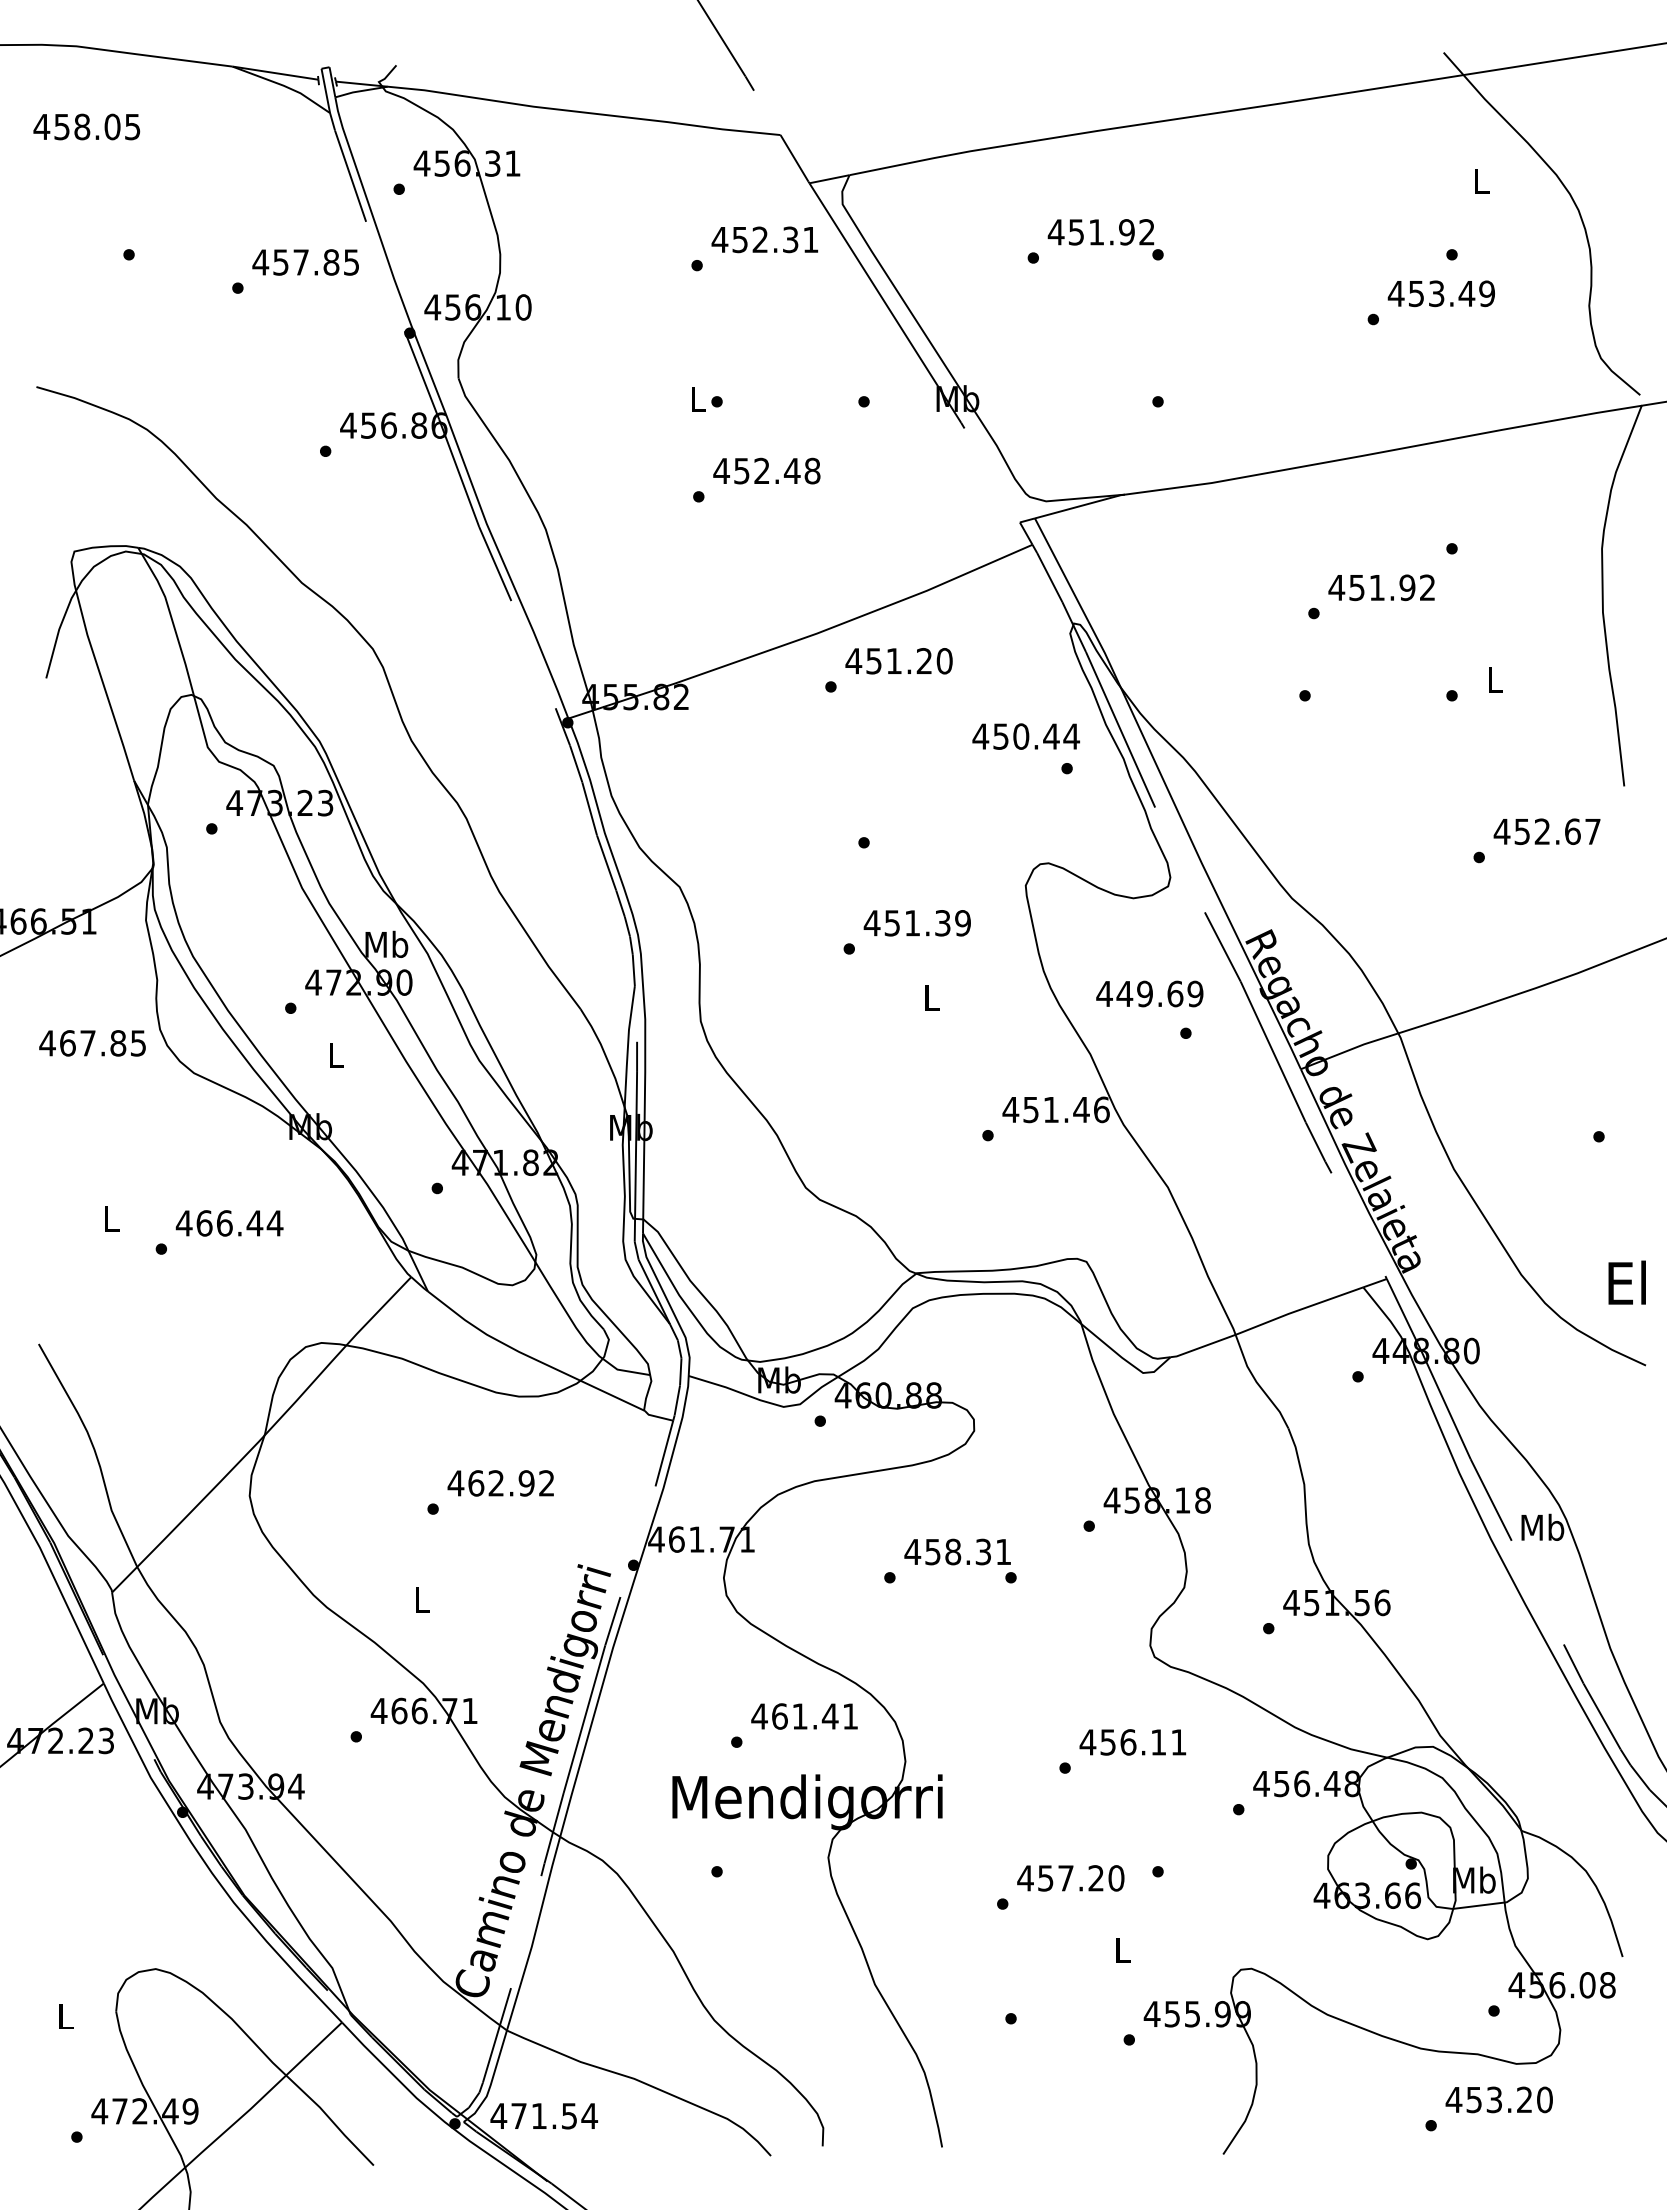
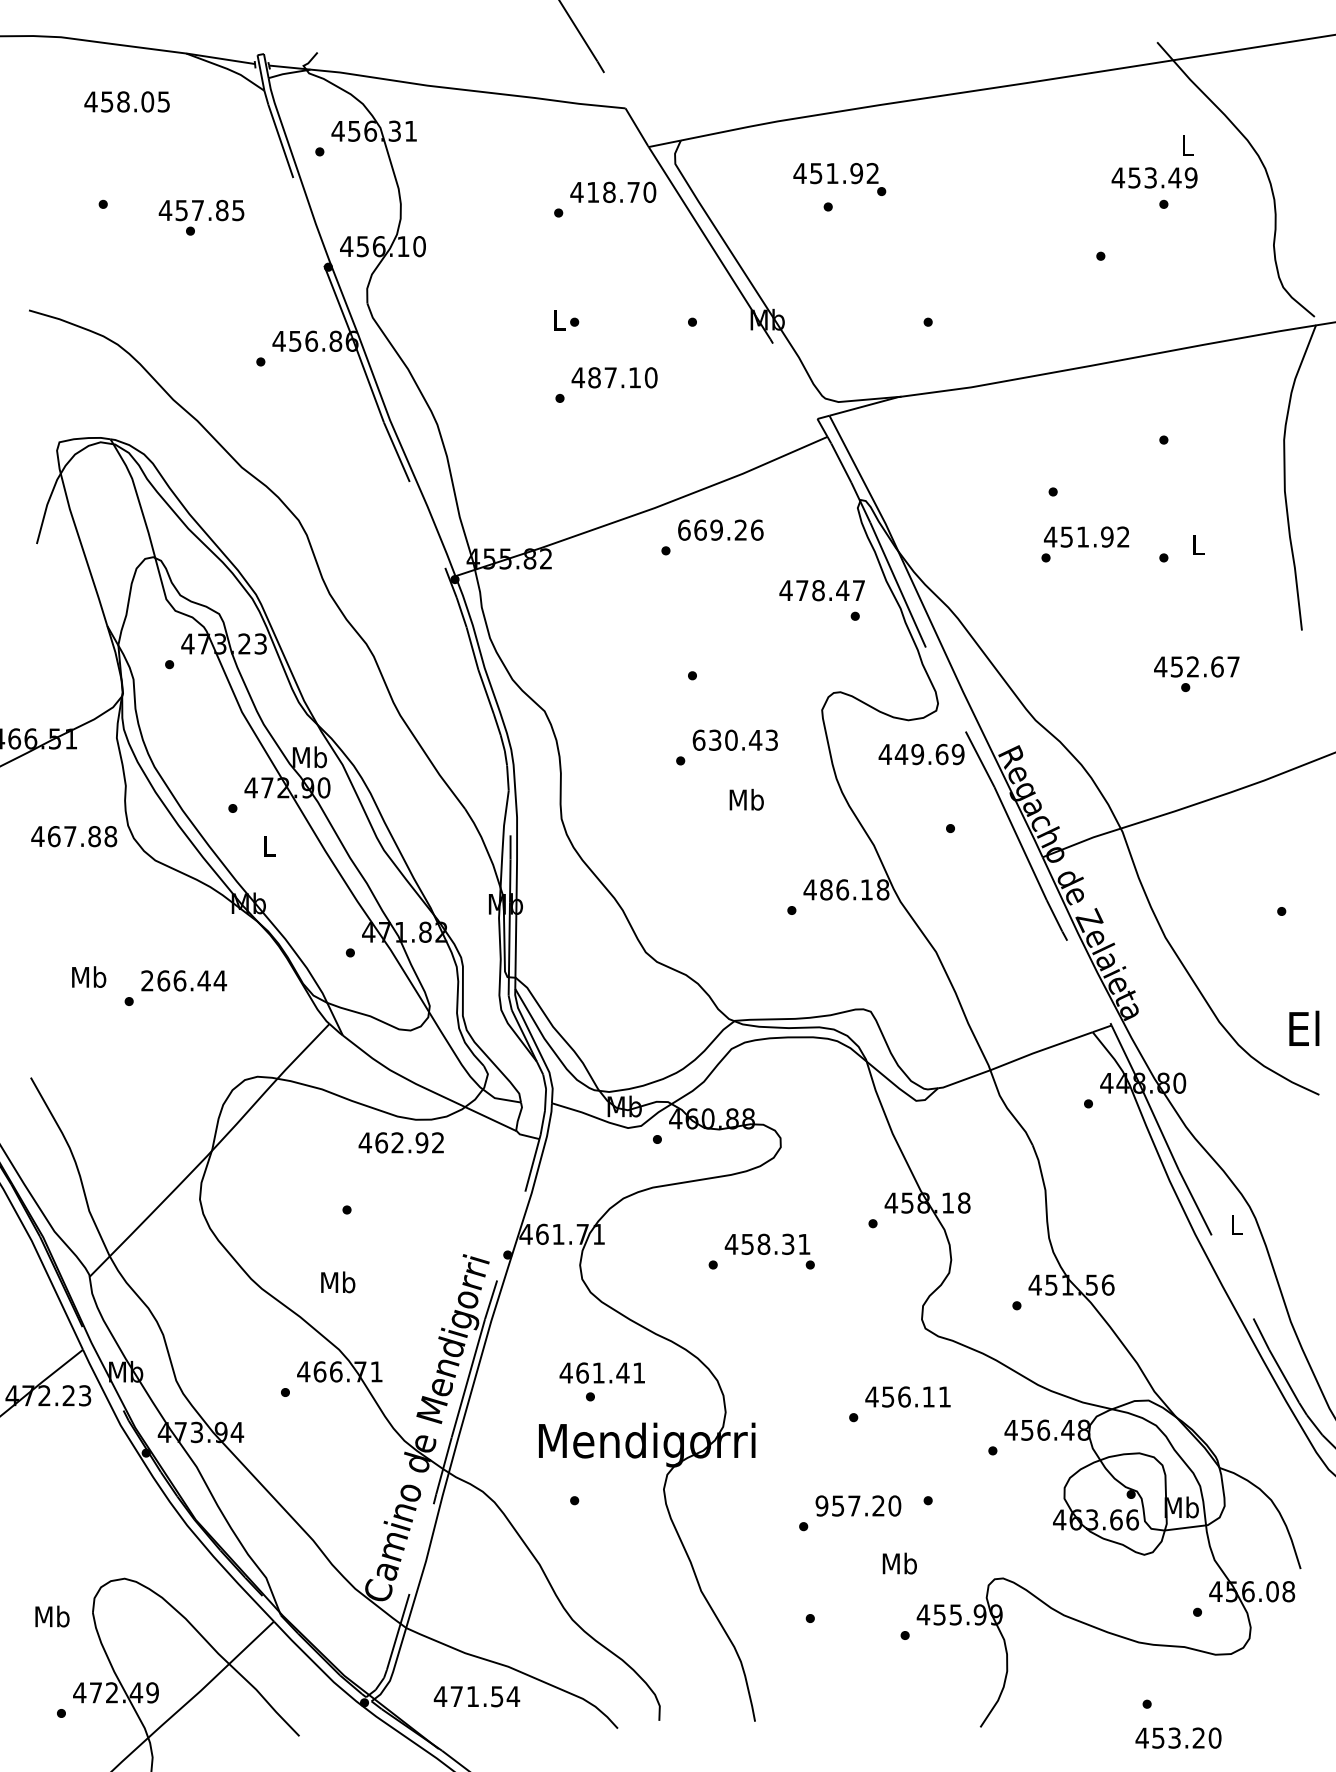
text: (86, 126) -> (126, 101), moved
text: (775, 239) -> (621, 192), 452.31 -> 418.70
text: (1105, 239) -> (839, 179), moved
text: (305, 262) -> (201, 210), moved
text: (1440, 293) -> (1153, 177), moved
text: (777, 470) -> (623, 377), 452.48 -> 487.10
text: (1381, 587) -> (1086, 536), moved
text: (898, 661) -> (720, 530), 451.20 -> 669.26
text: (1036, 736) -> (830, 590), 450.44 -> 478.47
text: (1546, 831) -> (1196, 666), moved
text: (916, 923) -> (734, 740), 451.39 -> 630.43
text: (1149, 993) -> (921, 754), moved
text: (931, 997) -> (746, 799), L -> Mb
text: (138, 1043) -> (110, 836), 467.85 -> 467.88
text: (1066, 1109) -> (854, 889), 451.46 -> 486.18
text: (111, 1218) -> (89, 976), L -> Mb
text: (183, 1223) -> (146, 981), 466.44 -> 266.44
text: (500, 1483) -> (401, 1142), moved
text: (1542, 1526) -> (1236, 1223), Mb -> L
text: (421, 1598) -> (337, 1281), L -> Mb
text: (804, 1716) -> (602, 1373), moved
text: (1025, 1878) -> (821, 1506), 457.20 -> 957.20
text: (1122, 1949) -> (899, 1563), L -> Mb
text: (65, 2015) -> (52, 1615), L -> Mb
text: (1498, 2099) -> (1177, 1737), moved
text: (544, 2116) -> (477, 1696), moved

